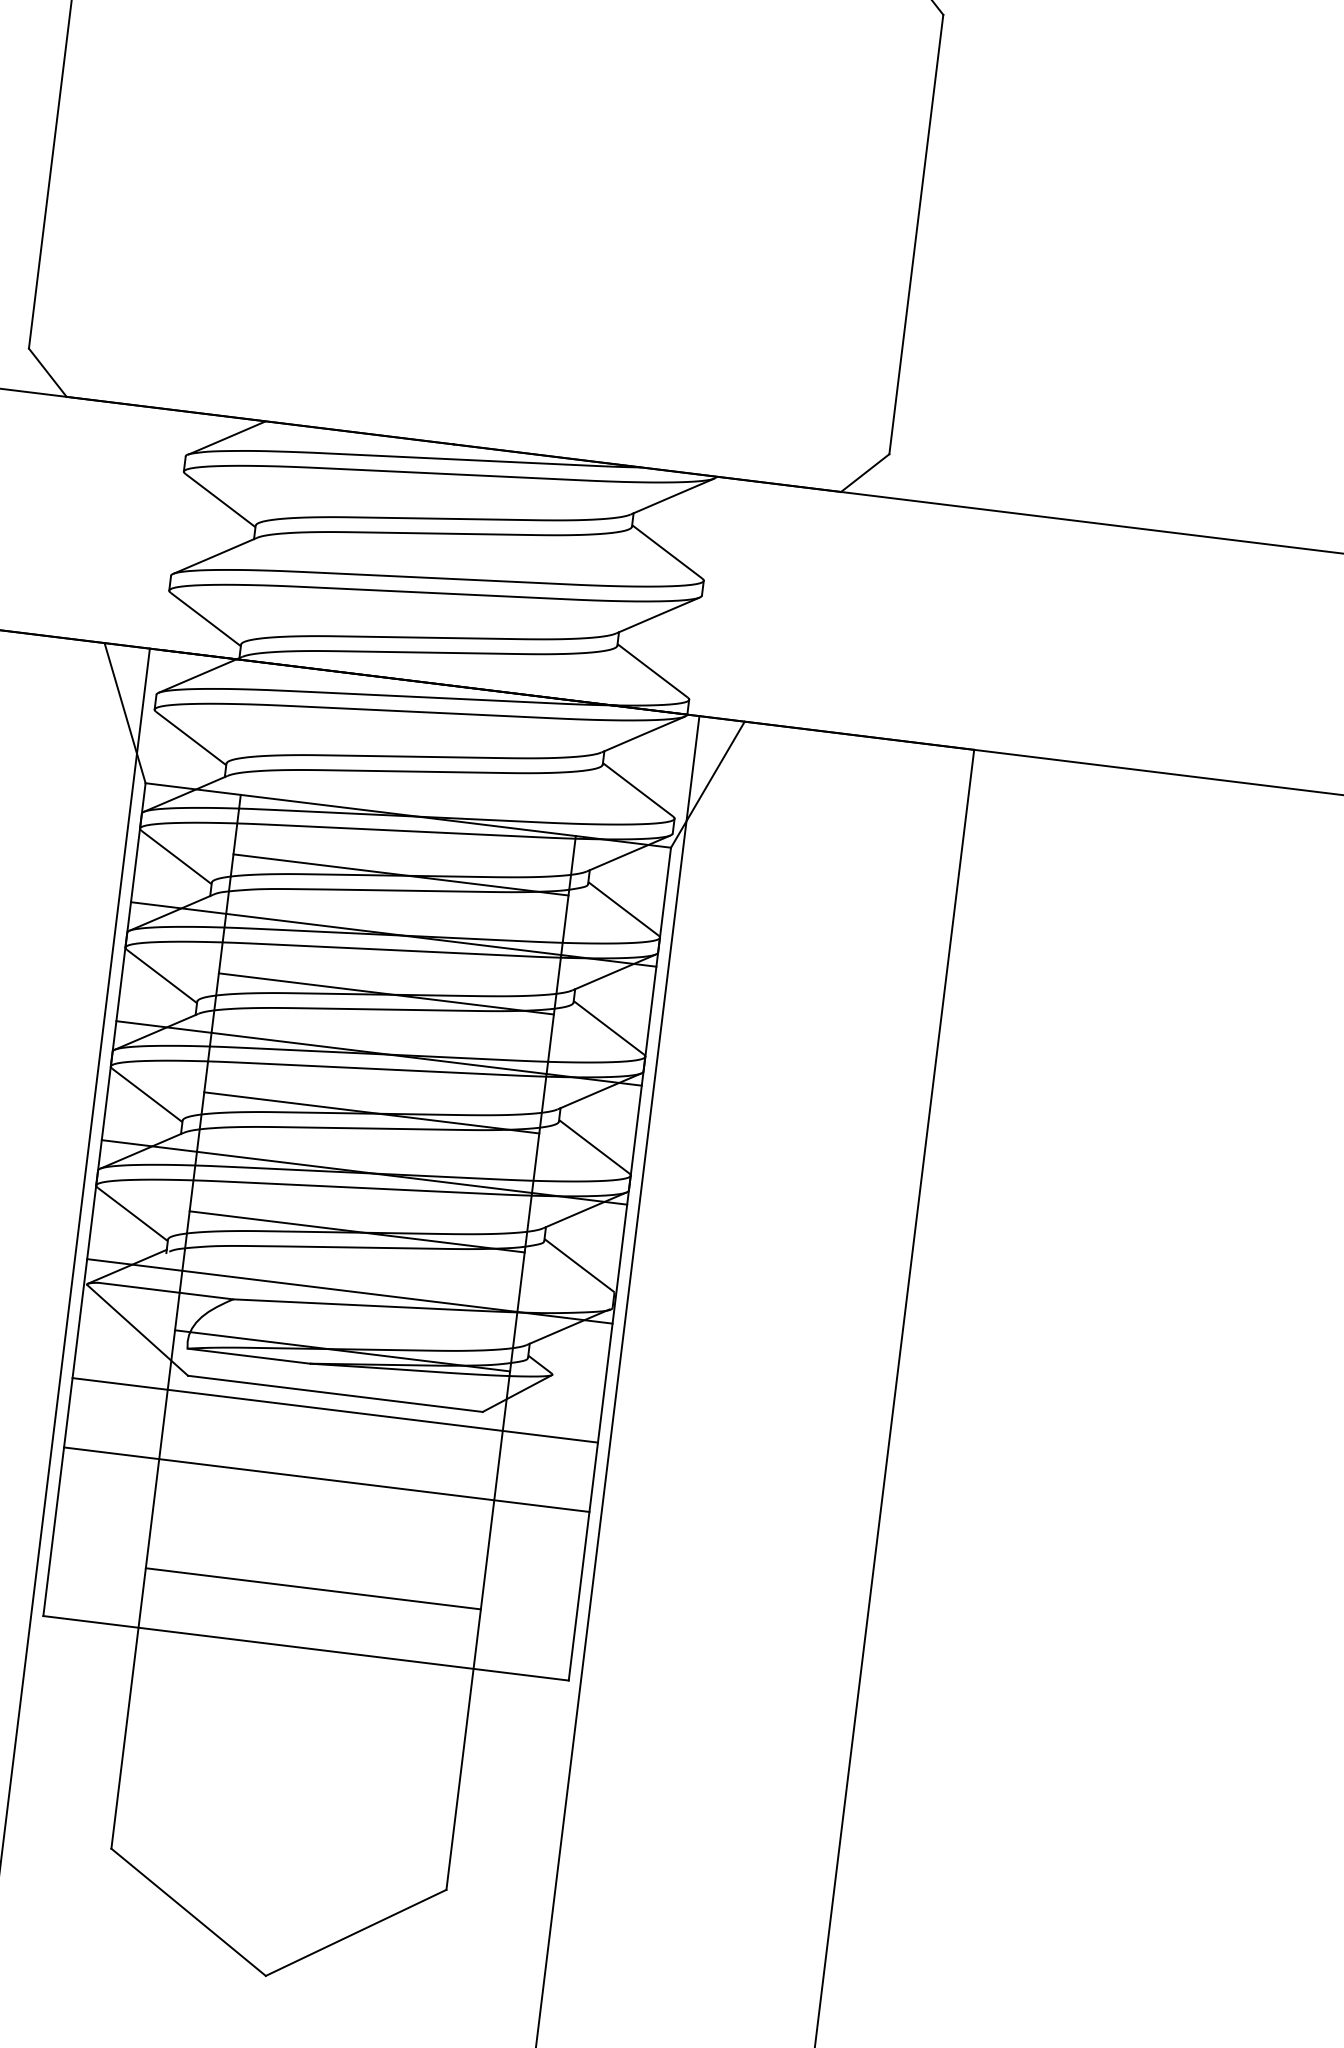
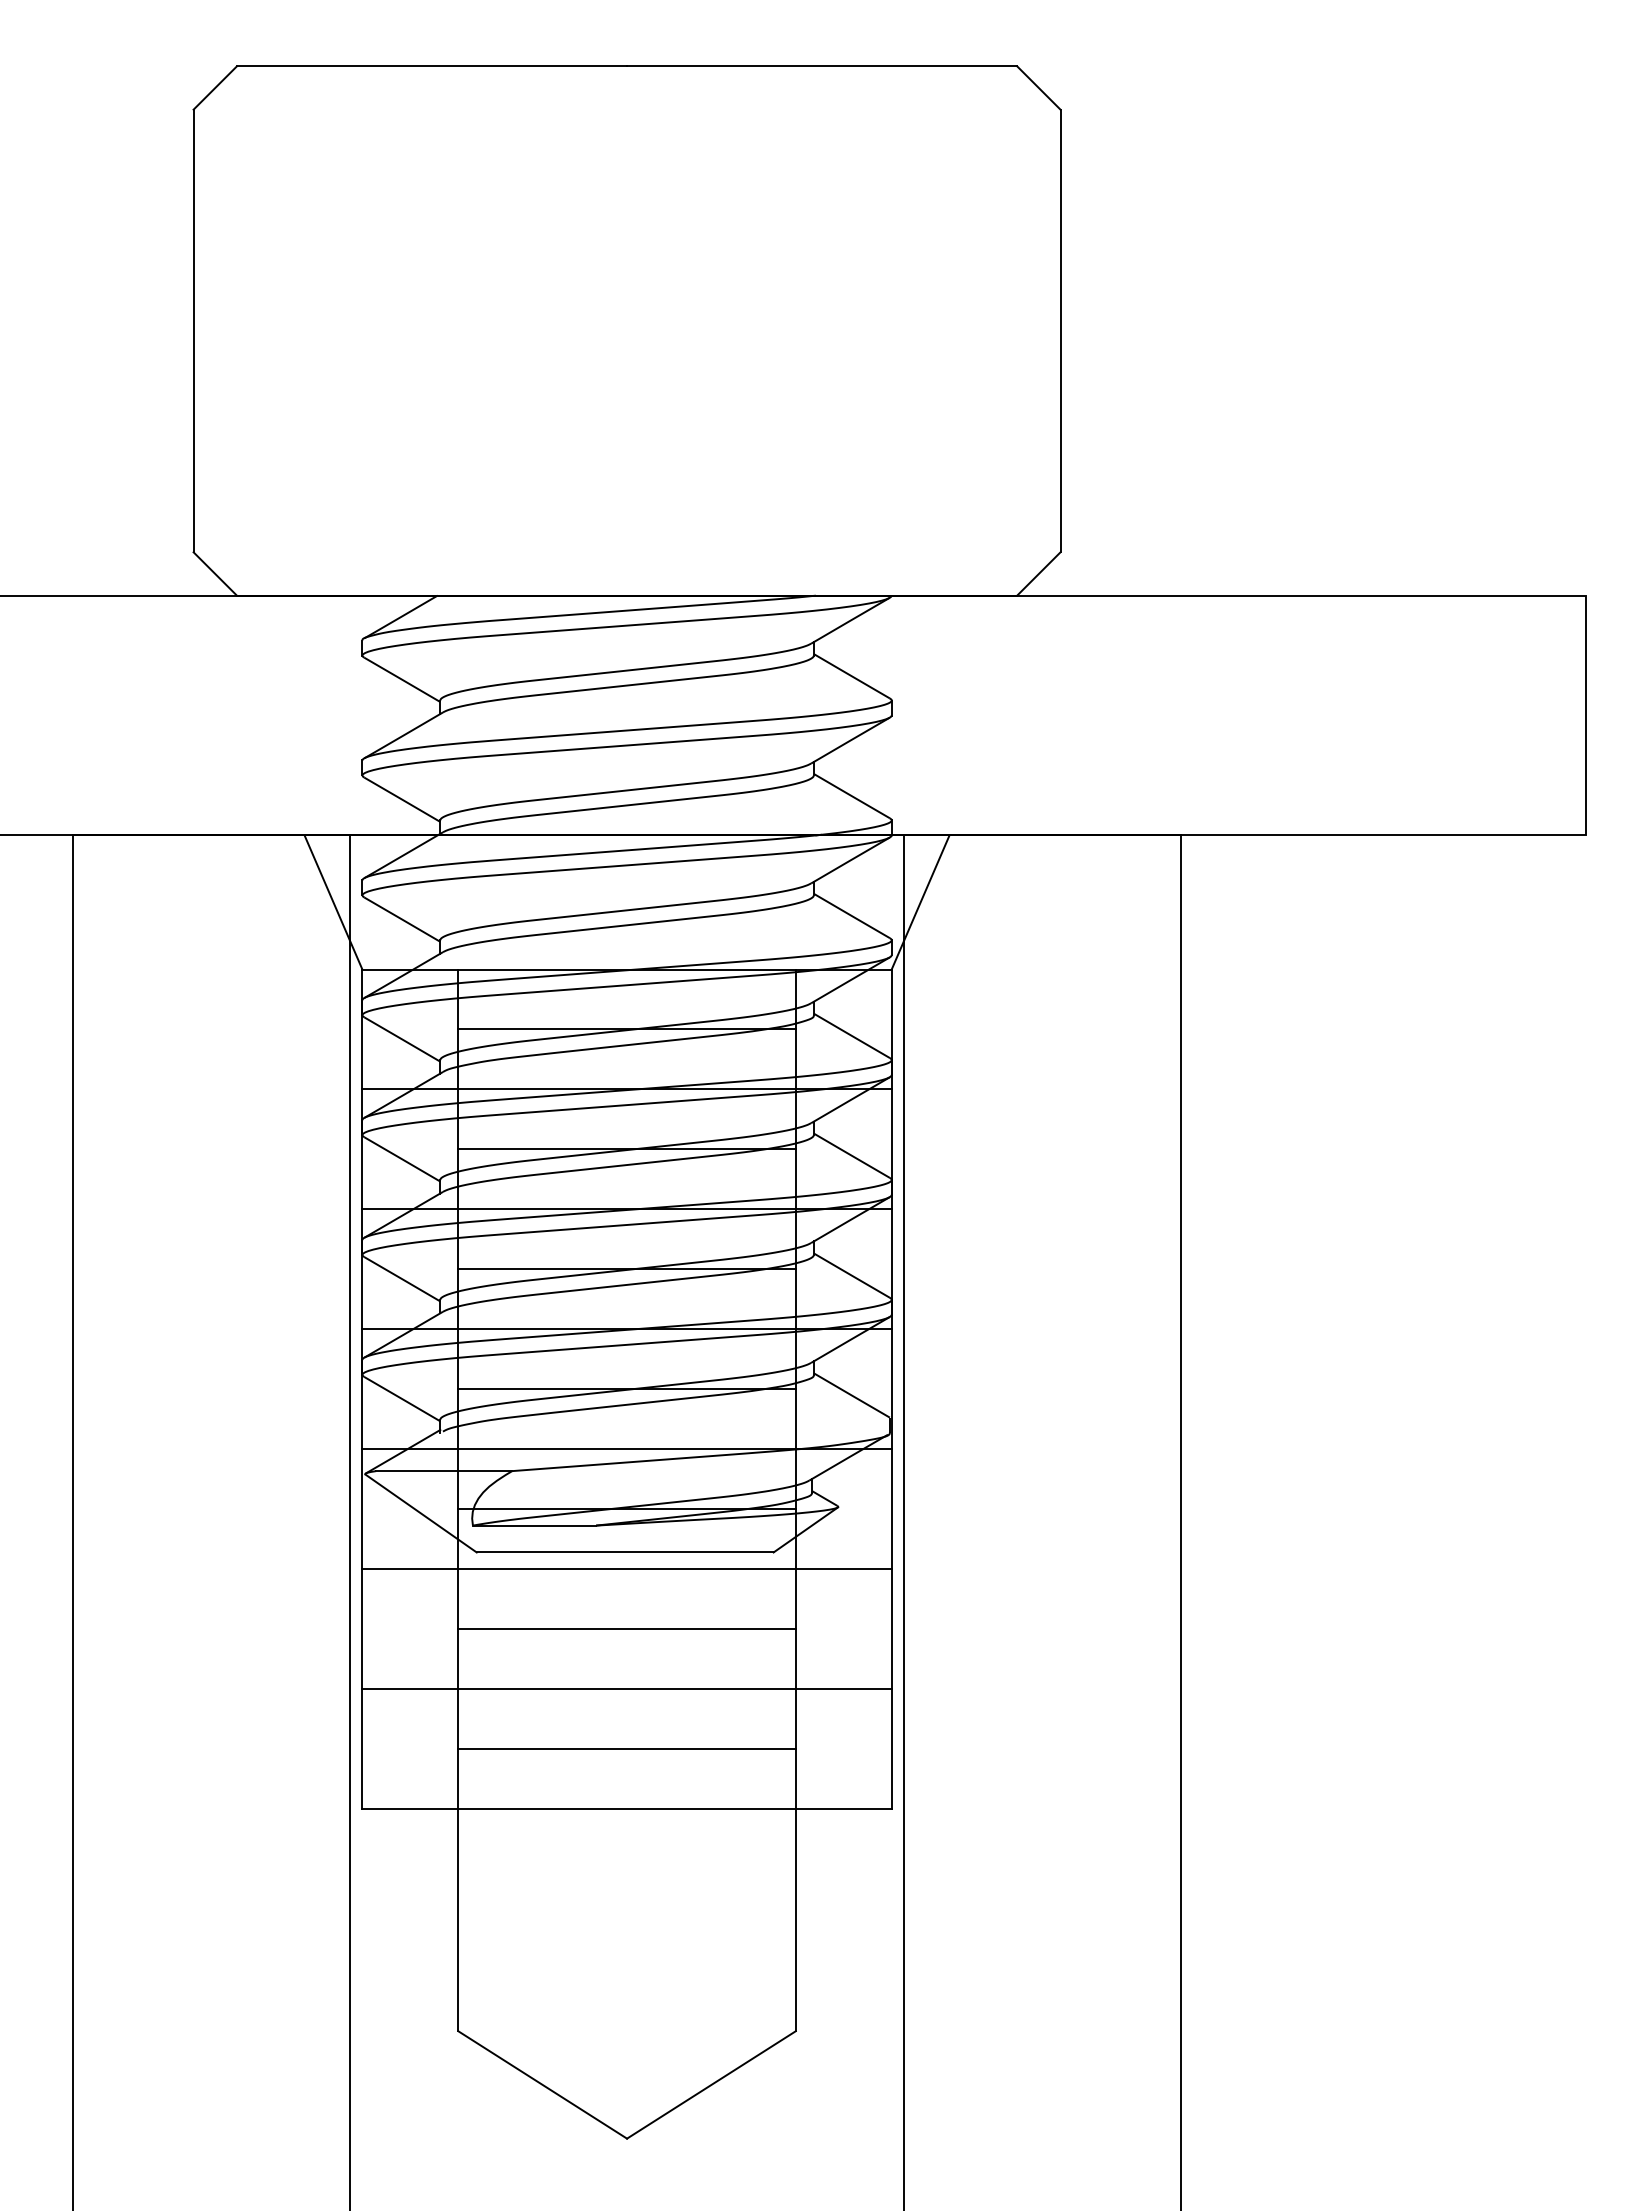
line: (327, 1469) -> (626, 1628), added
line: (326, 1479) -> (626, 1688), moved

